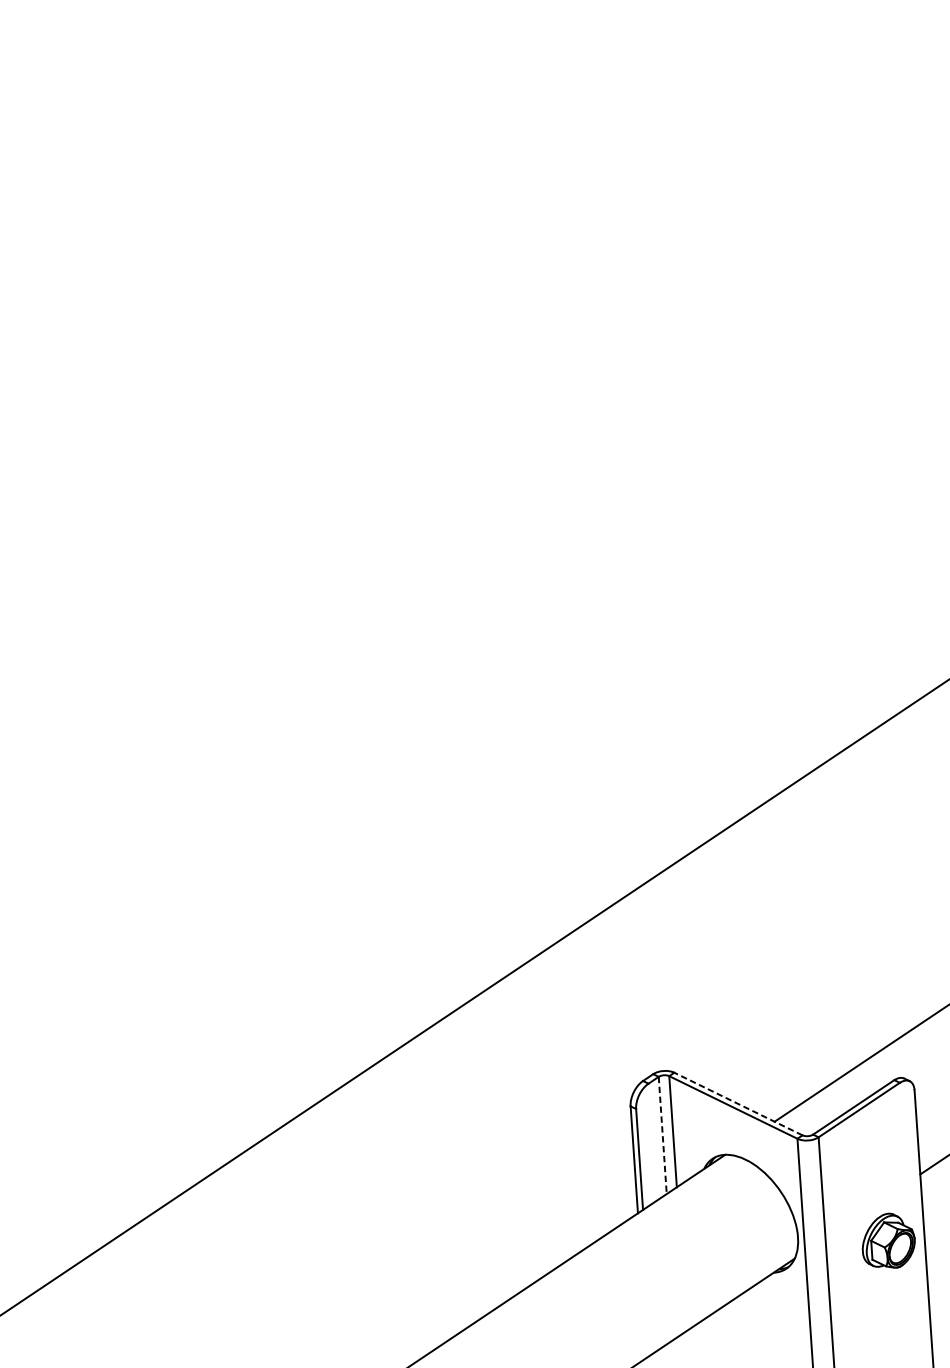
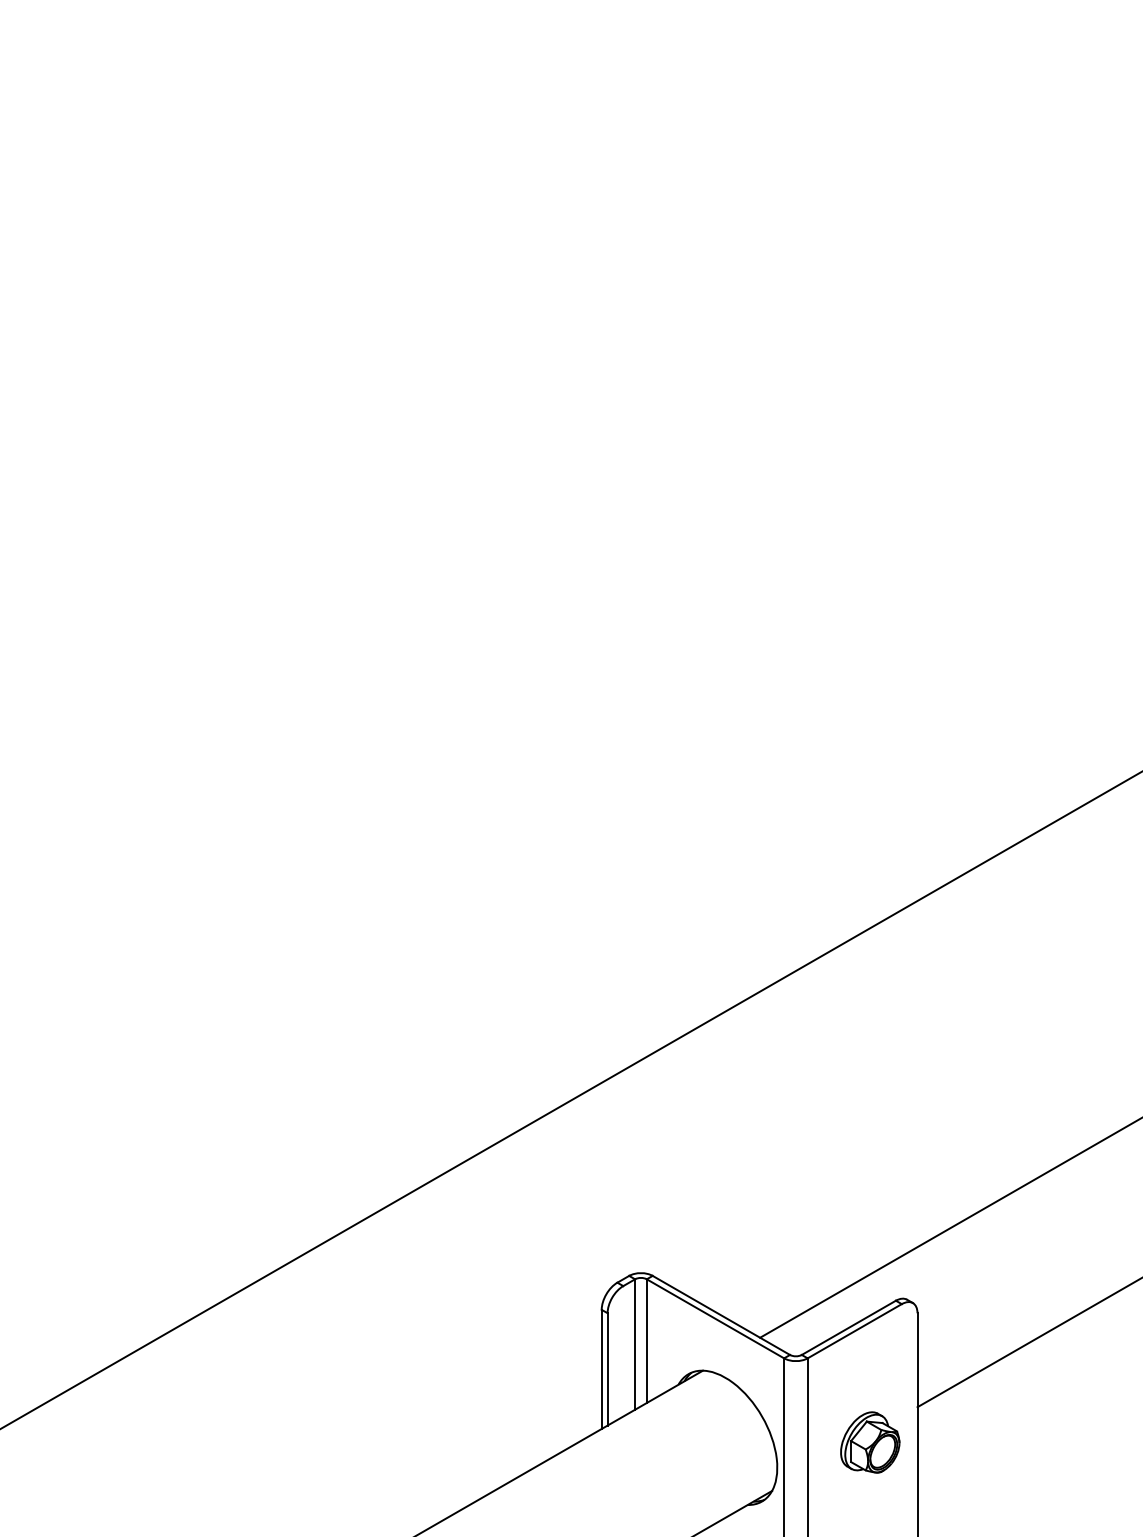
line: (737, 1104) -> (720, 1315), dashed -> solid
line: (663, 1136) -> (635, 1345), dashed -> solid
part: (888, 1240) -> (870, 1442), moved

